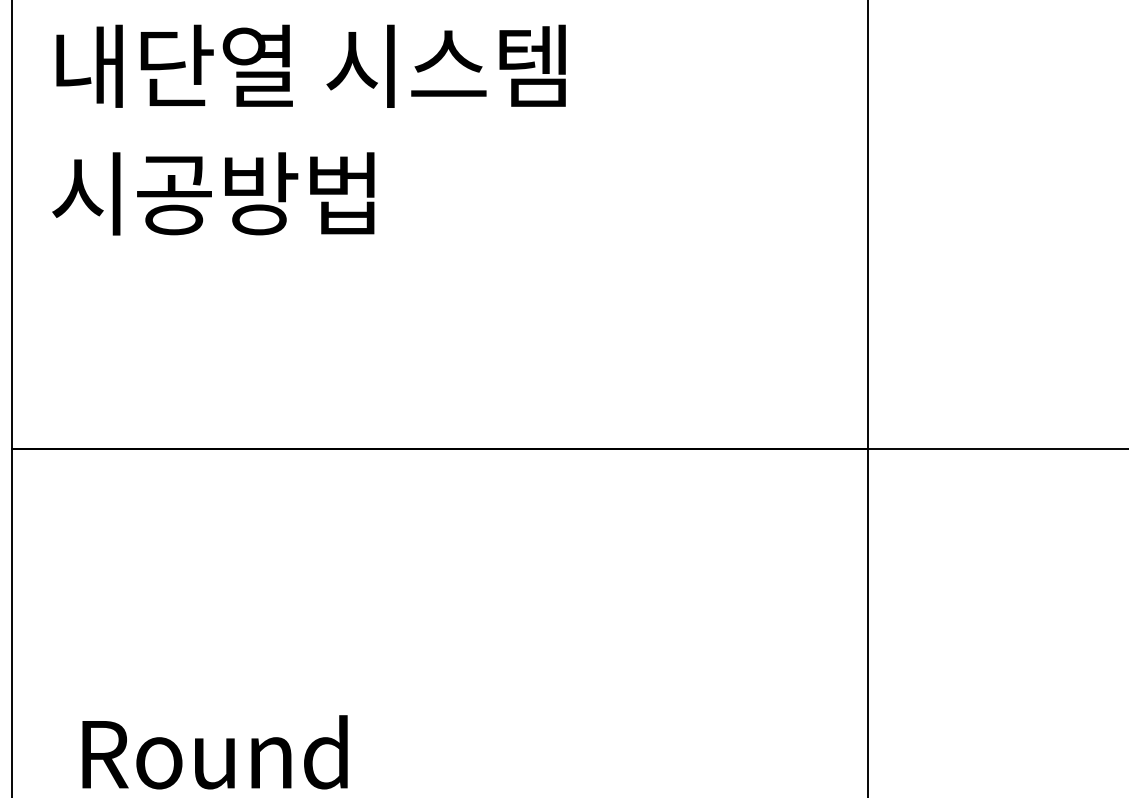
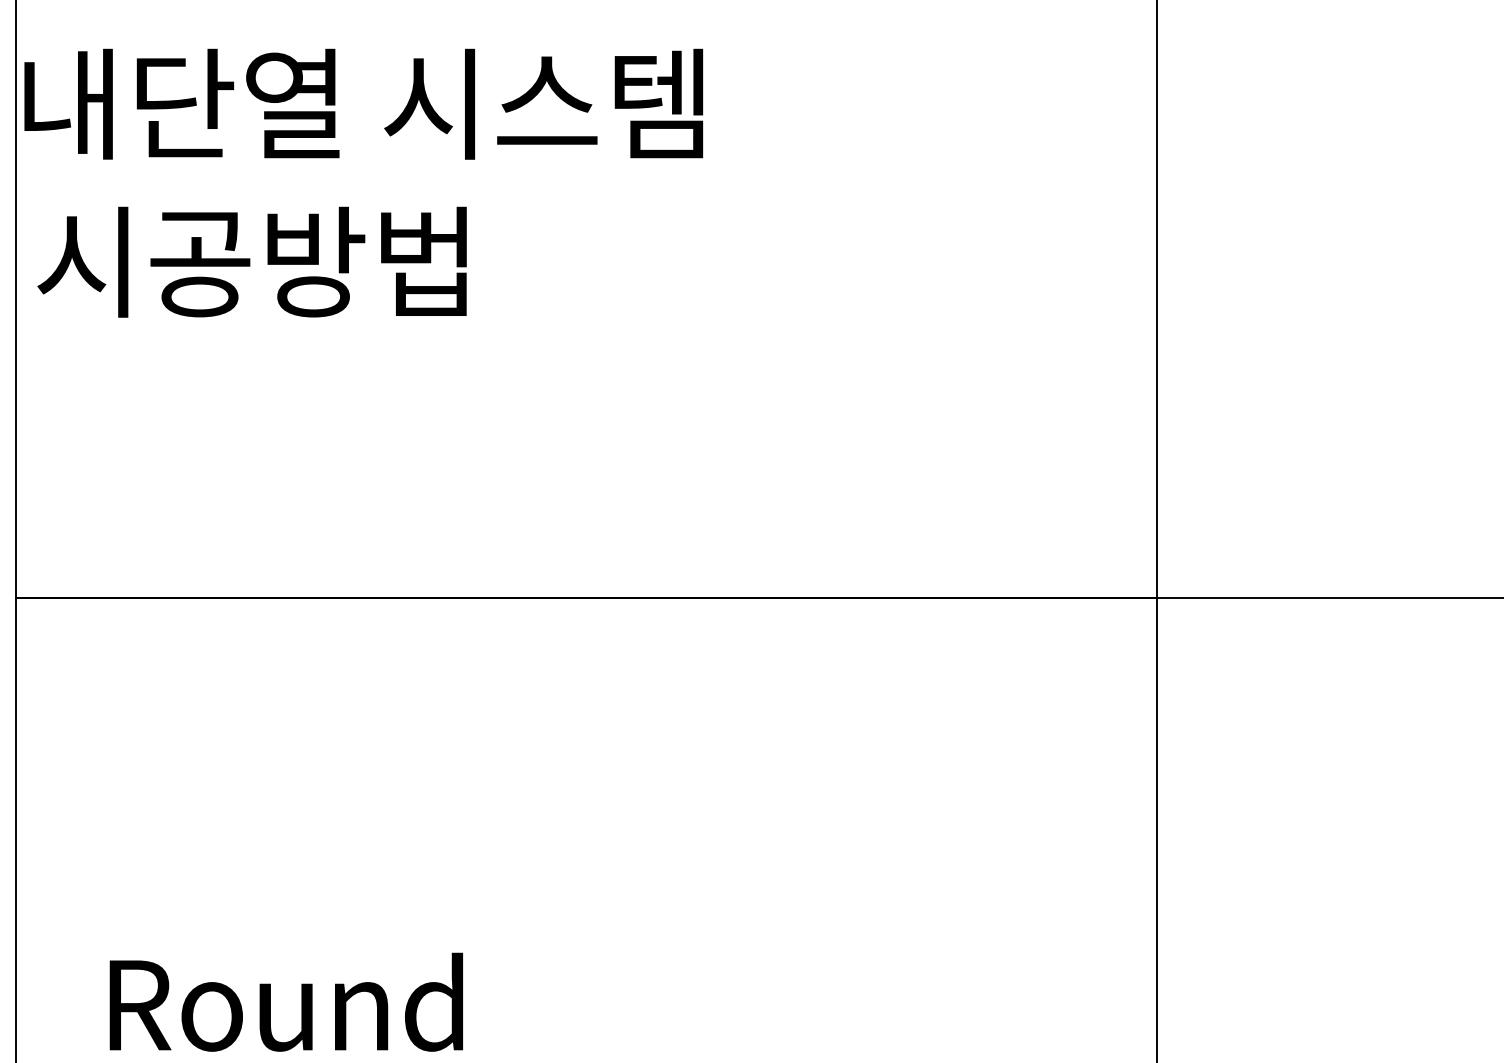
text: (310, 65) -> (362, 103), moved
text: (213, 193) -> (252, 261), moved

